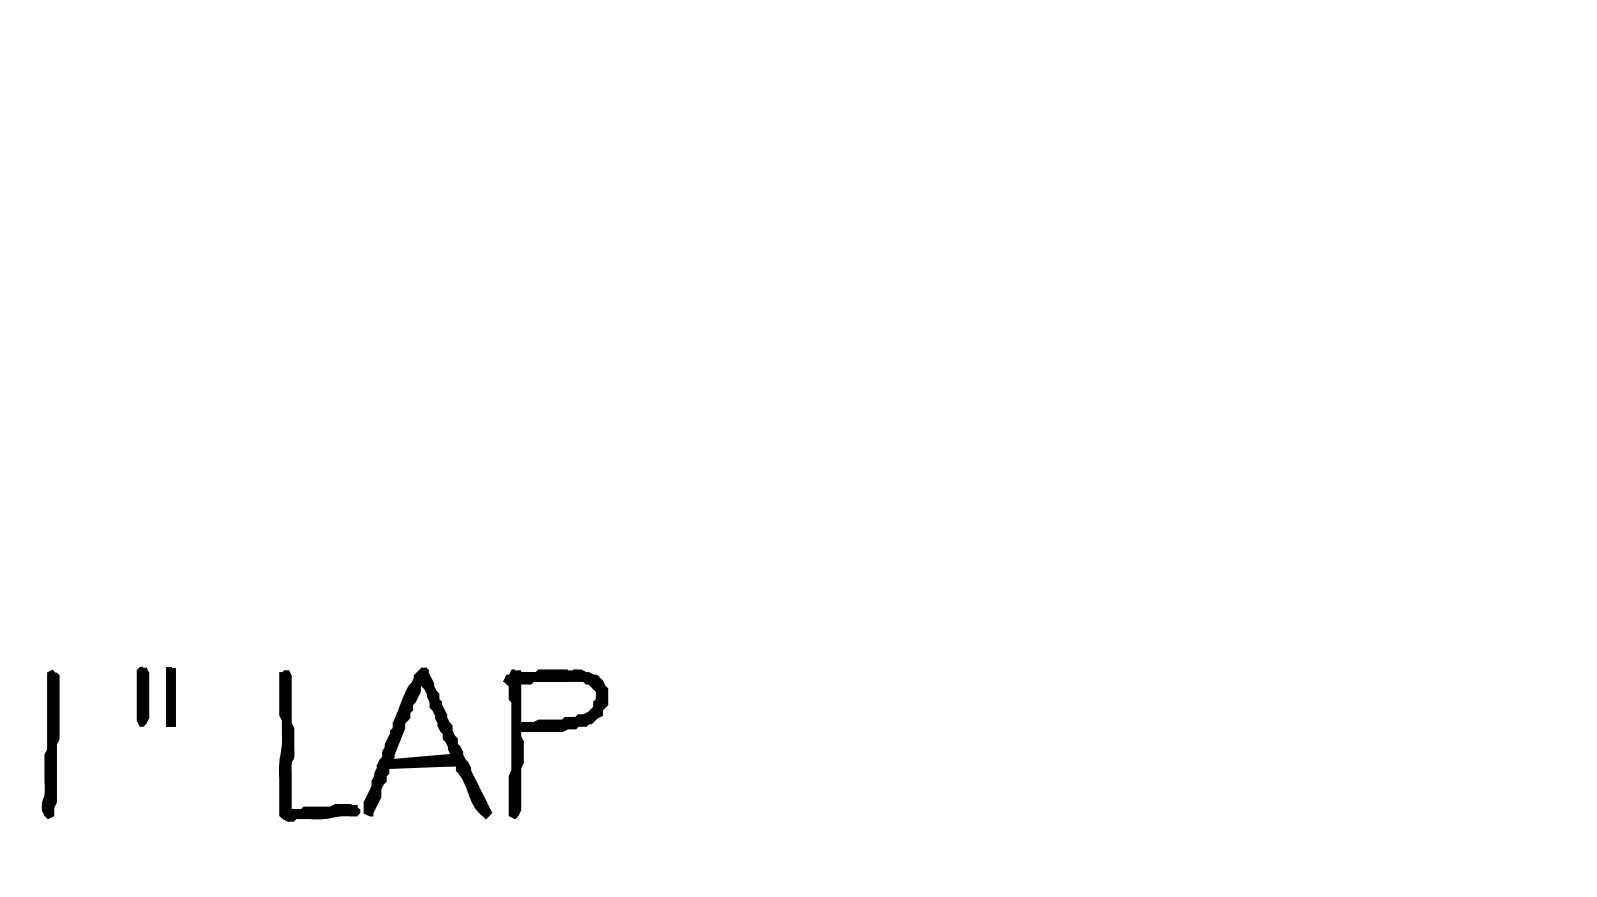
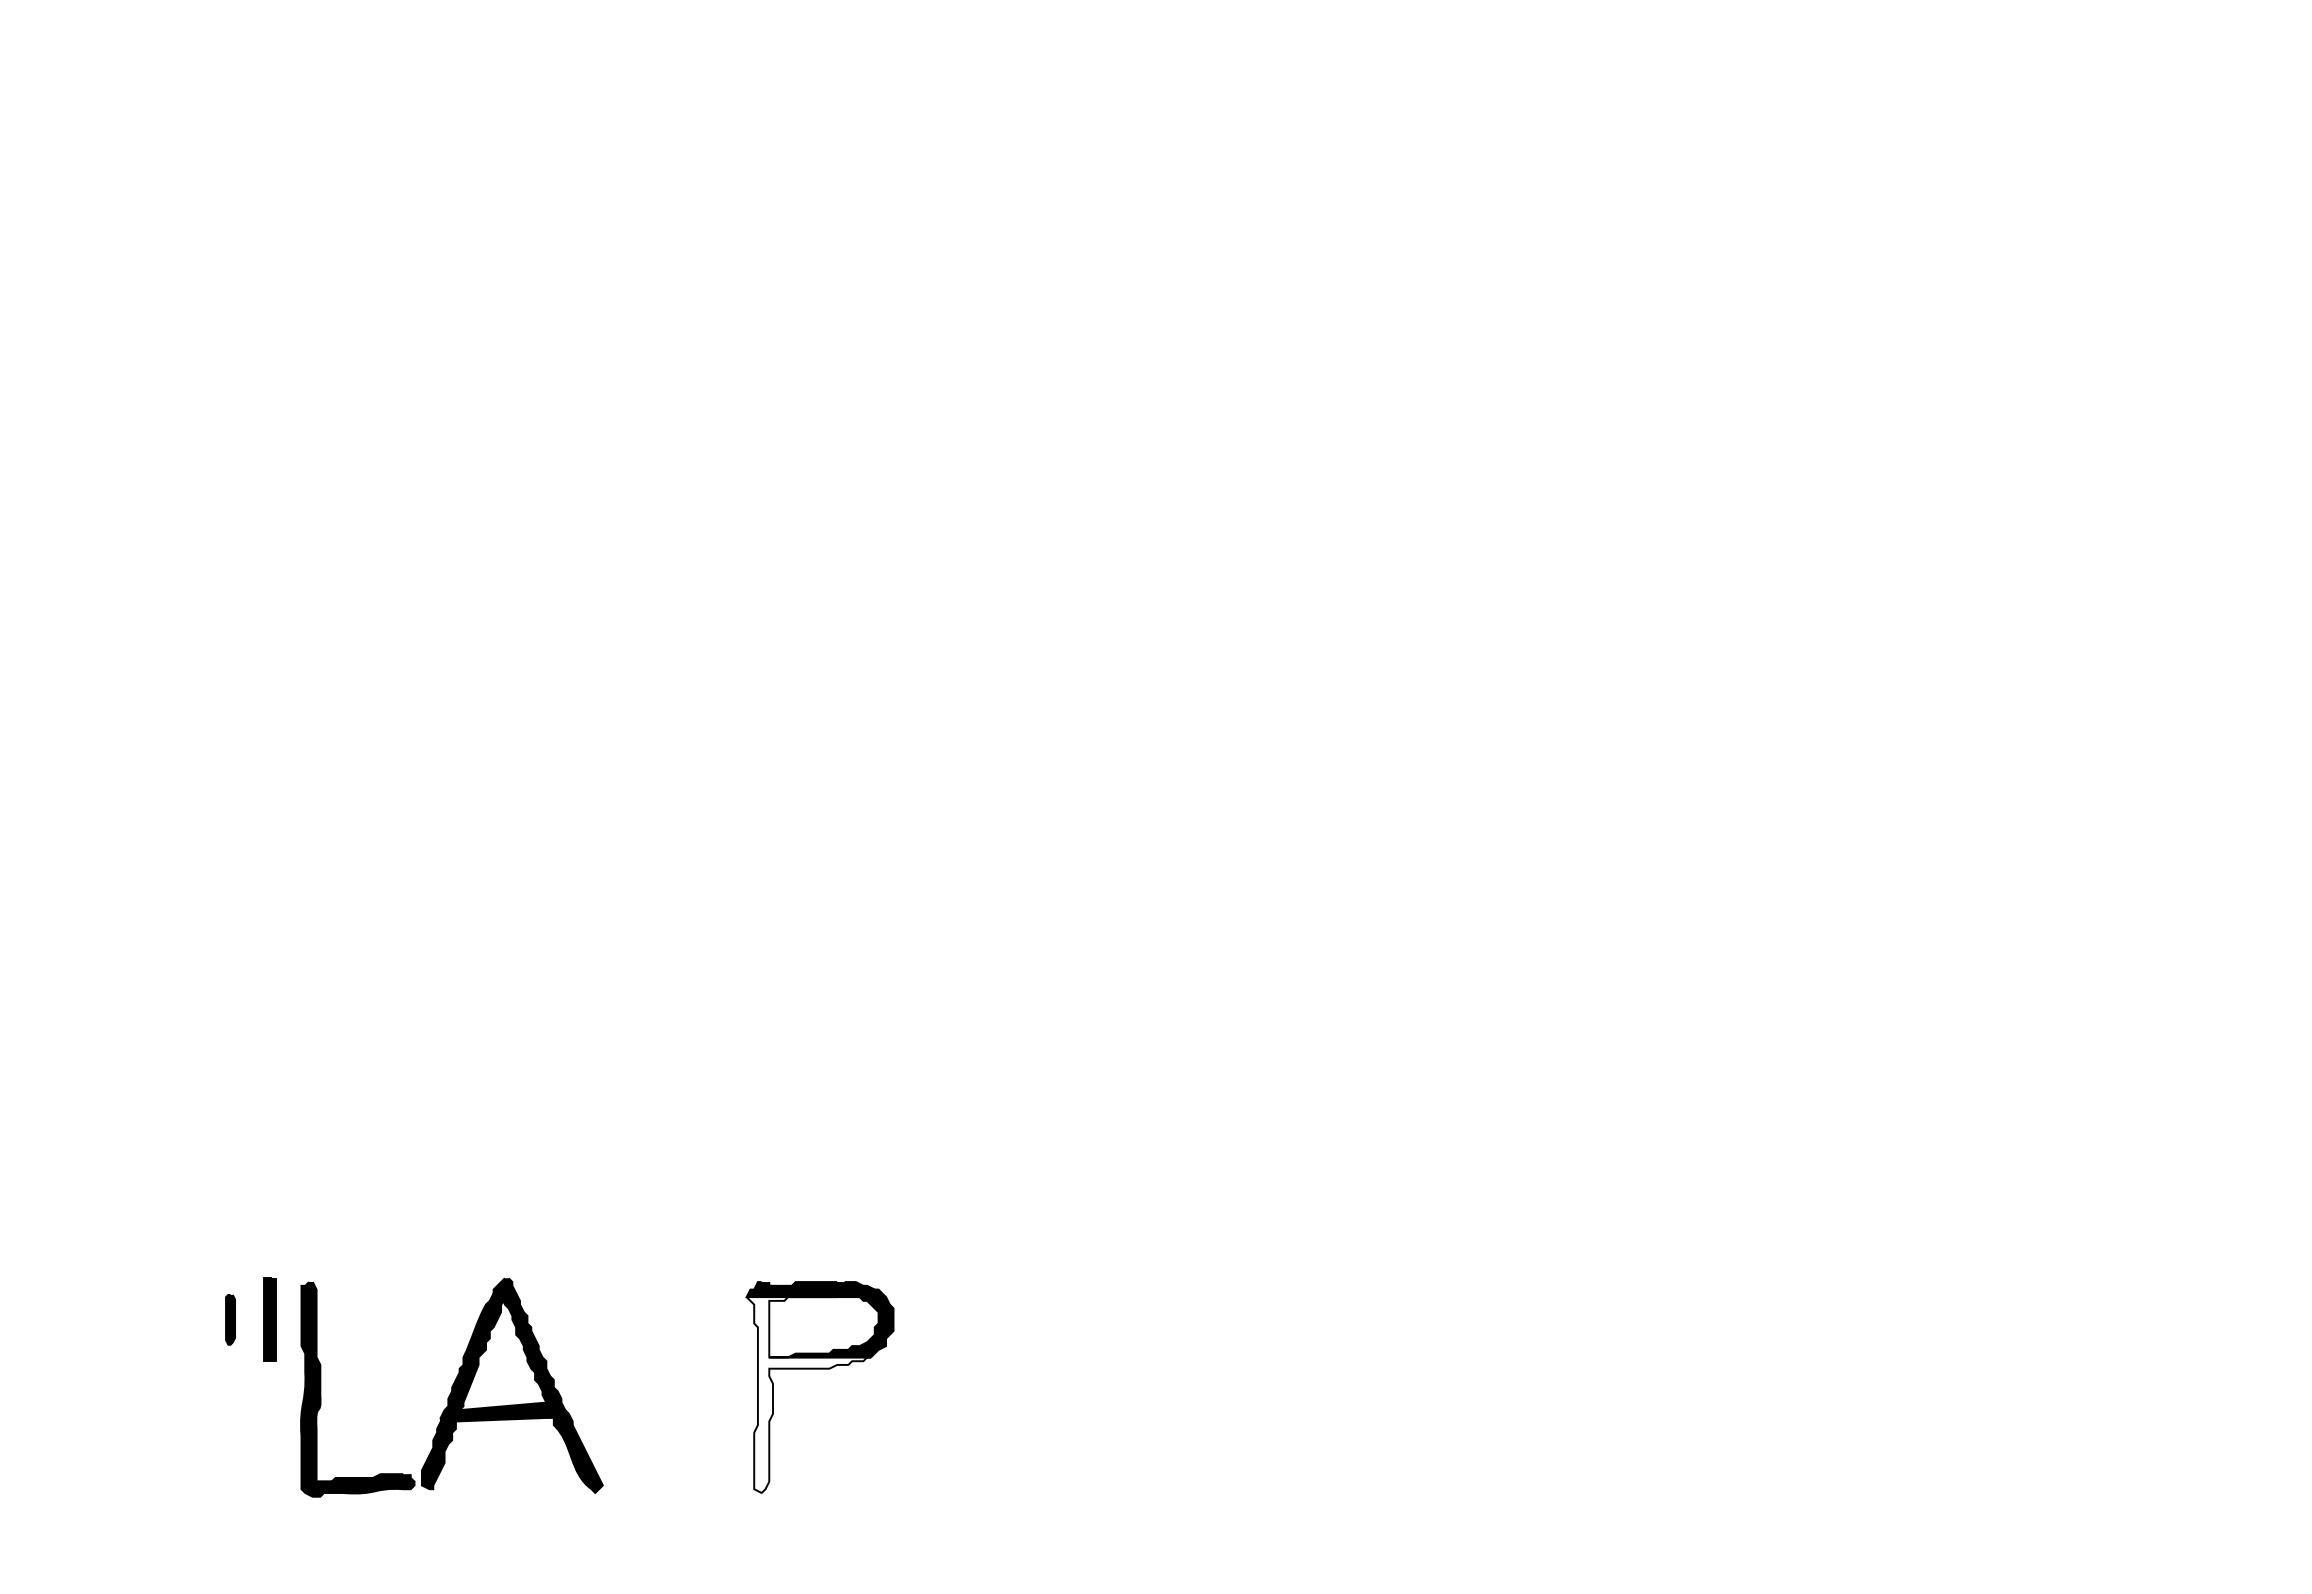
part: (142, 696) -> (230, 1319), size x0.6
part: (50, 744) -> (98, 1387), removed
part: (385, 744) -> (451, 1387), moved
fill: (547, 749) -> (808, 1394), removed

